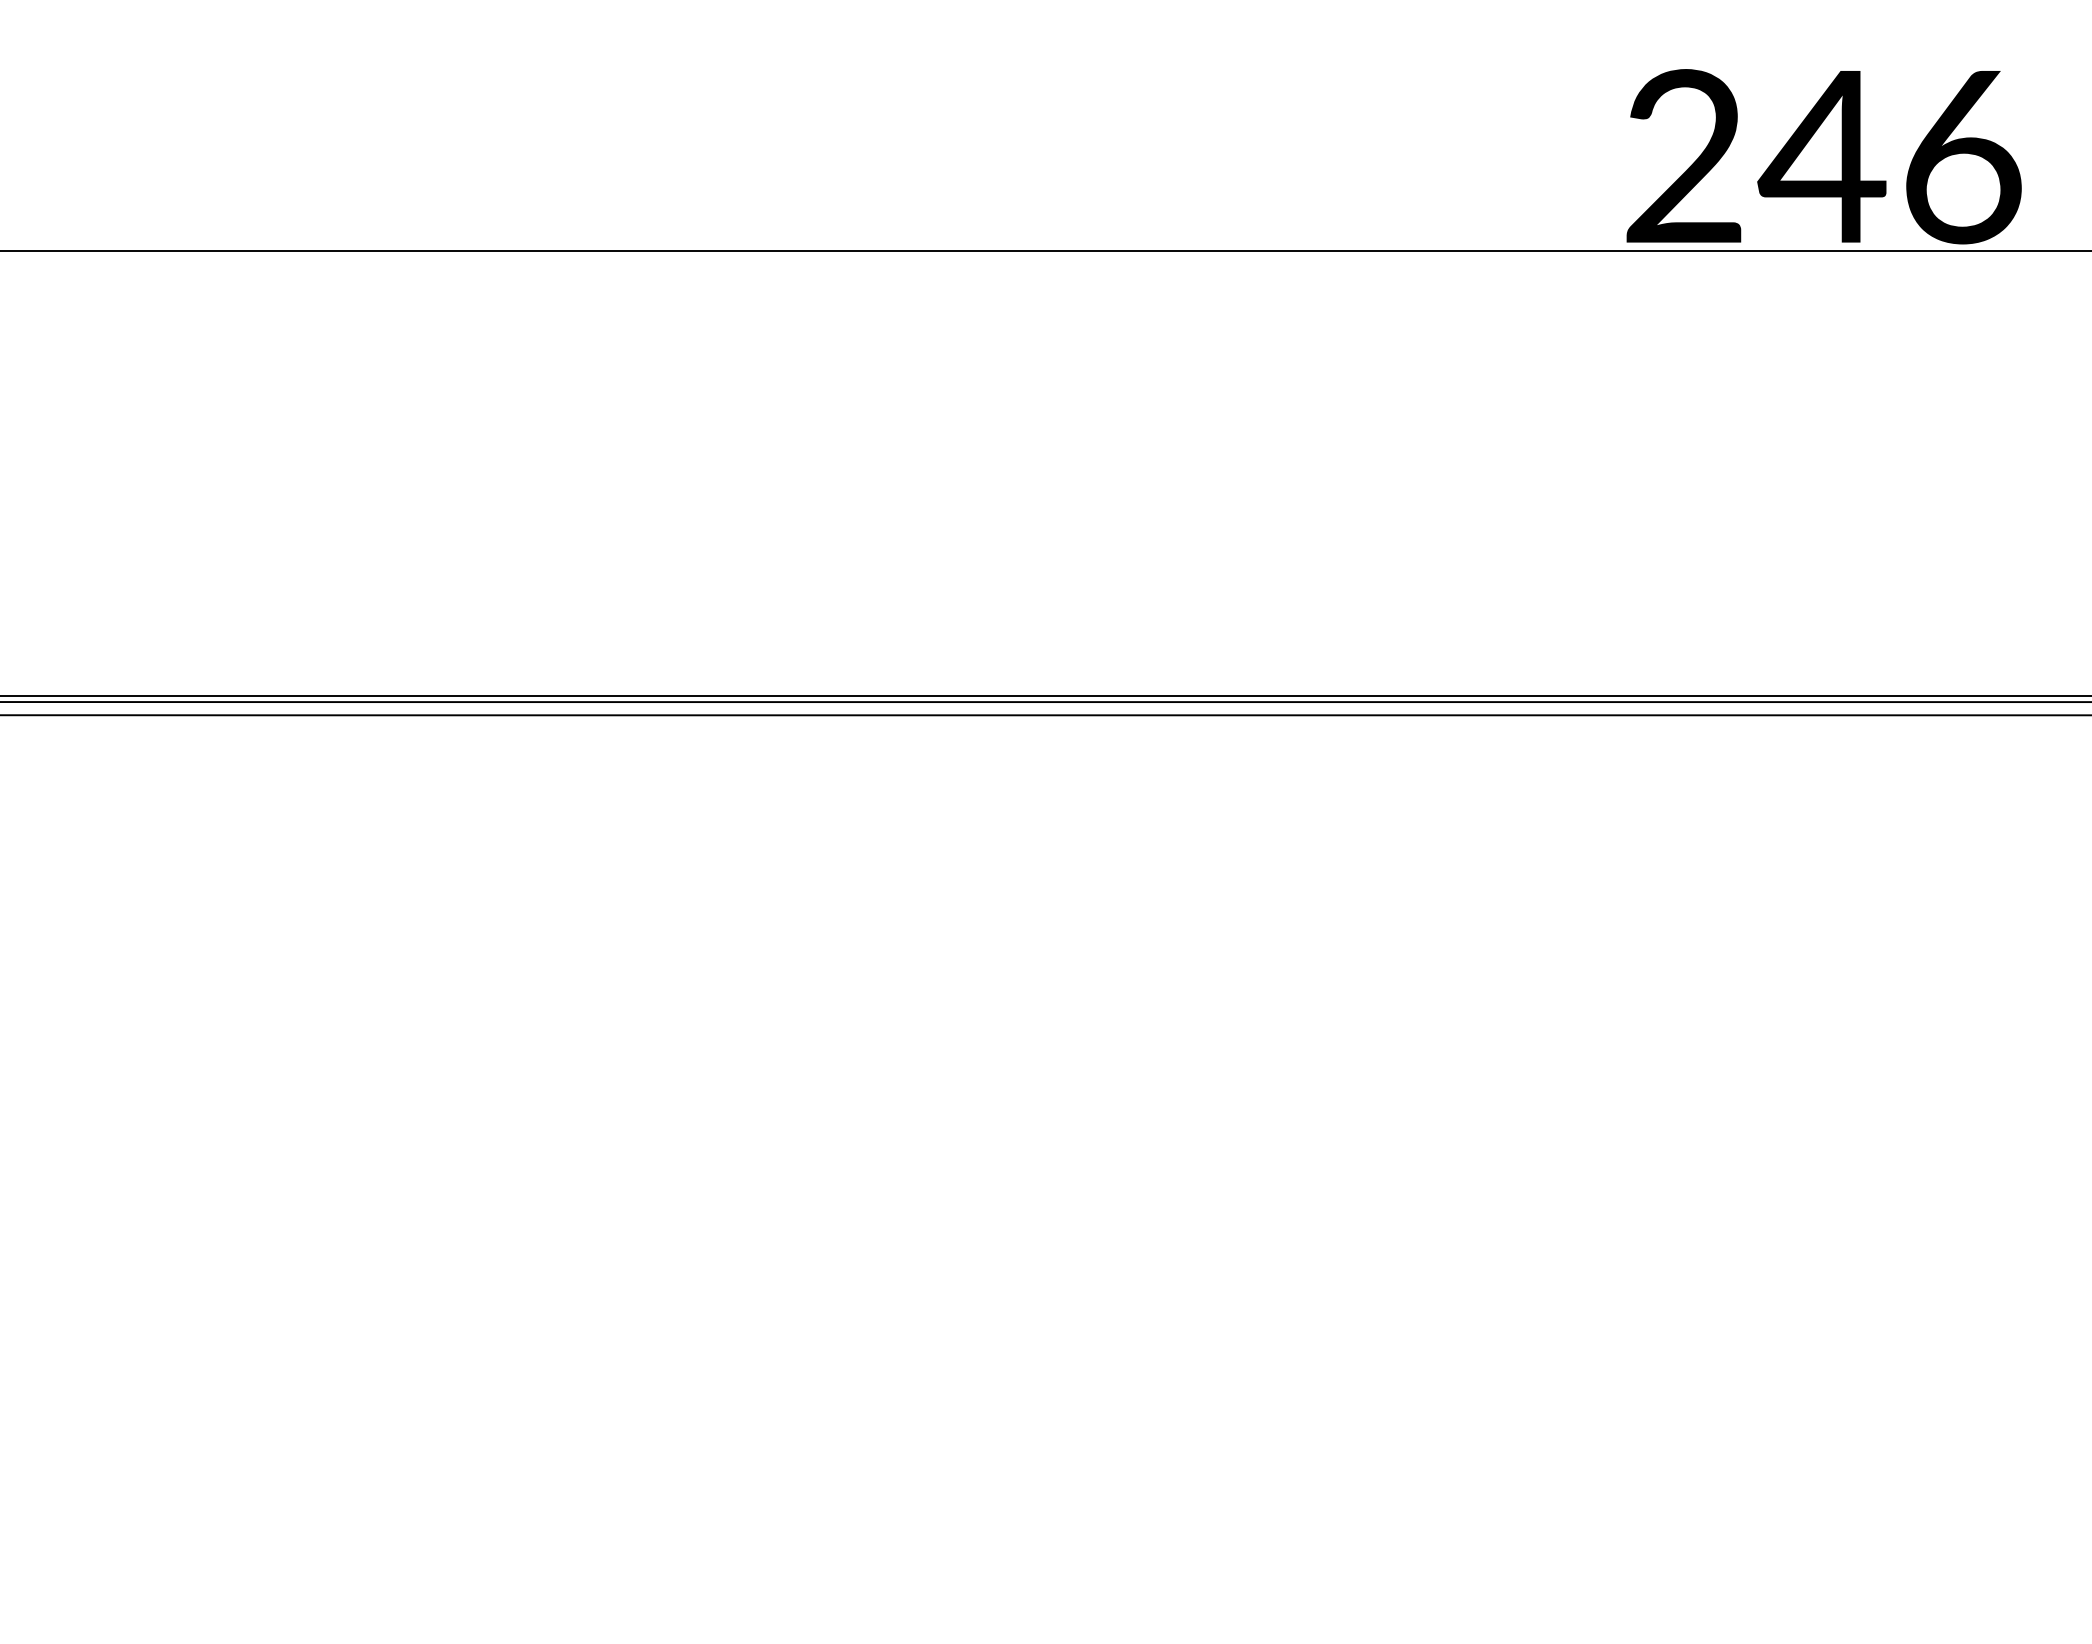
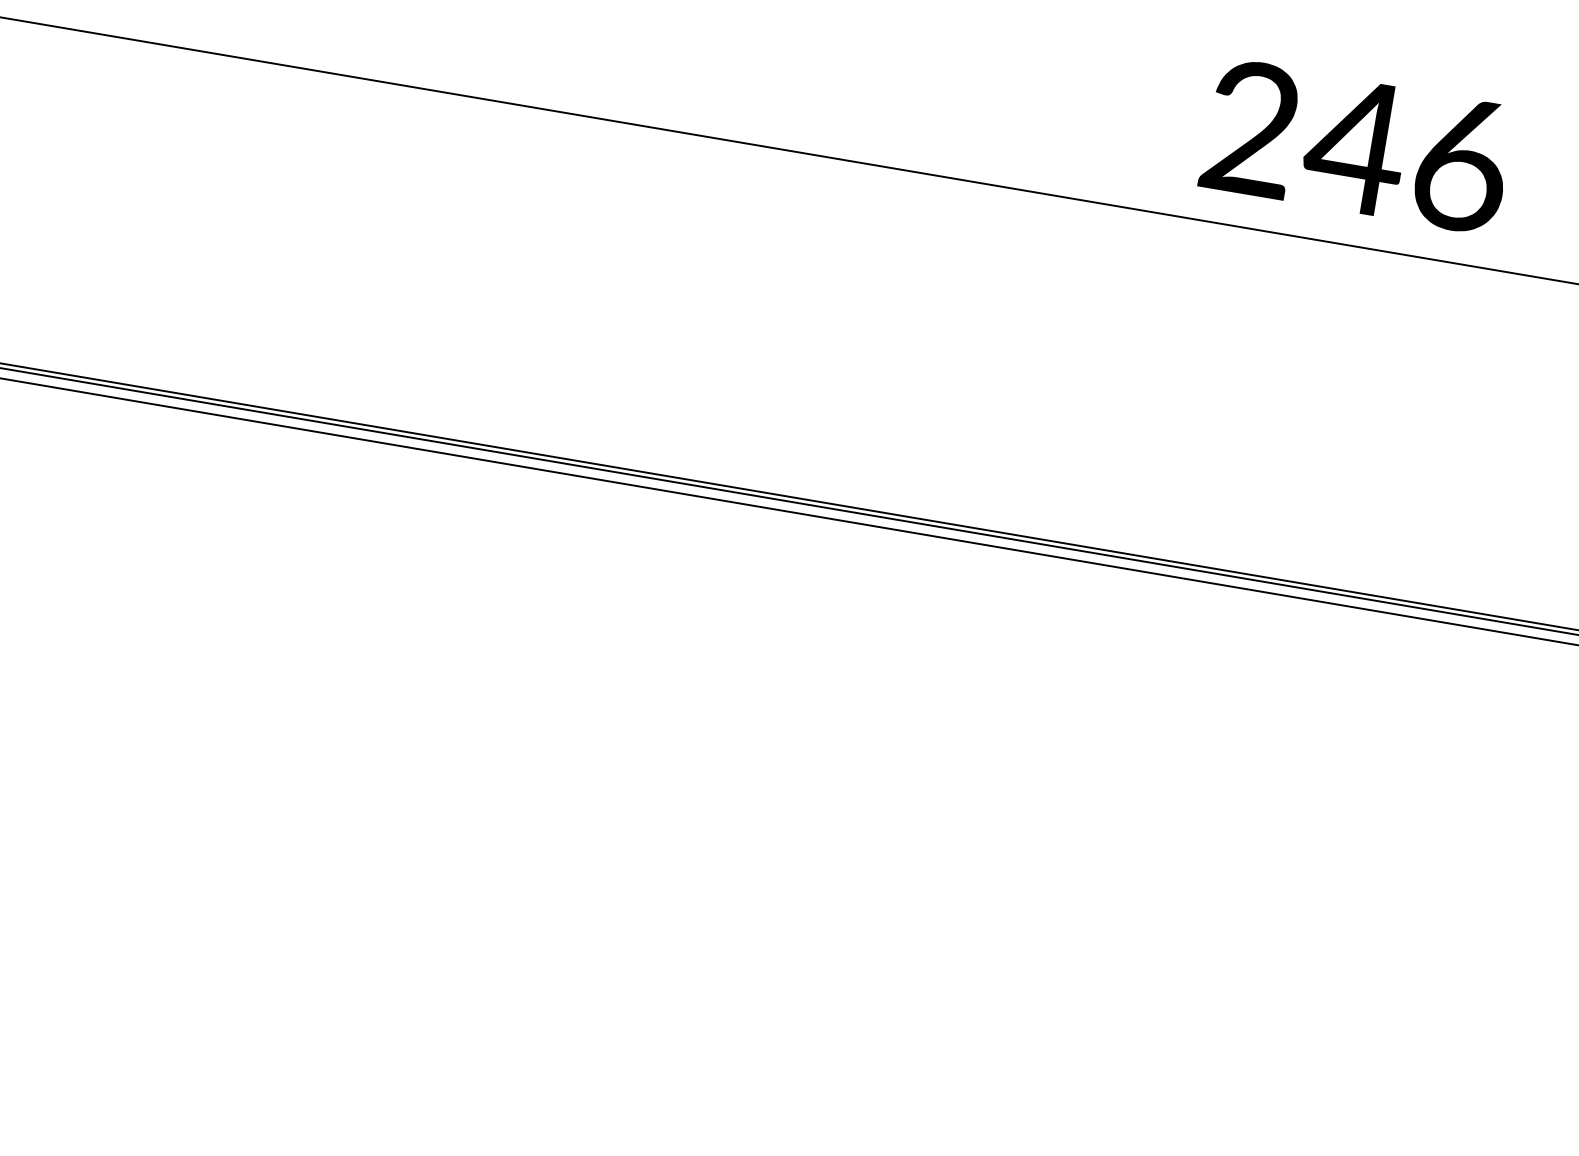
text: (1823, 156) -> (1356, 146), moved

